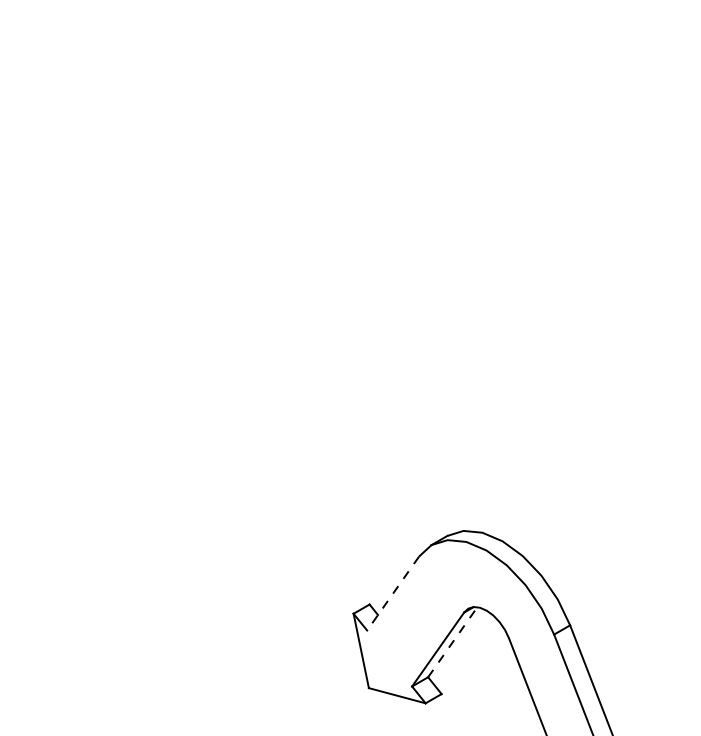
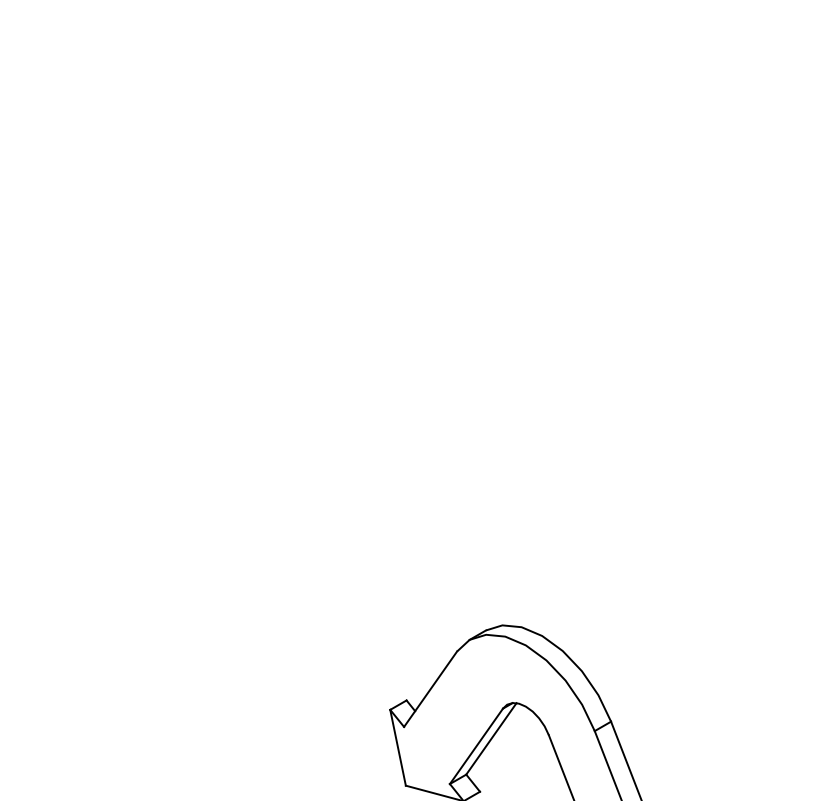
line: (393, 593) -> (430, 689), dashed -> solid
line: (452, 641) -> (491, 738), dashed -> solid

